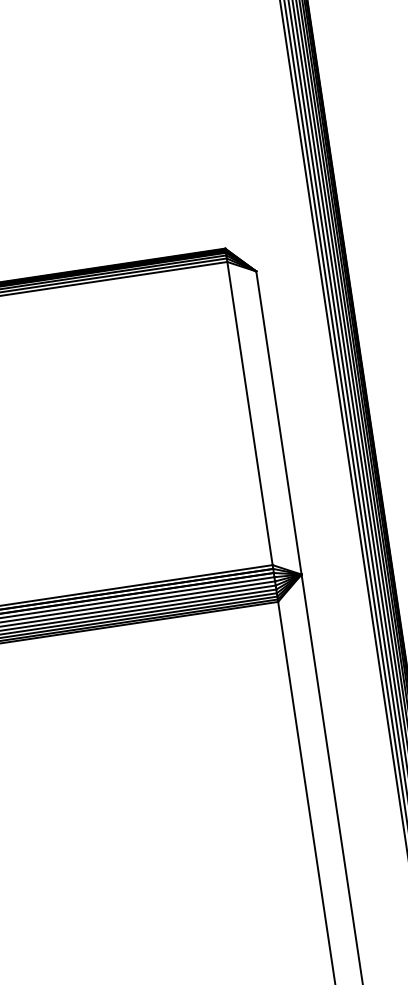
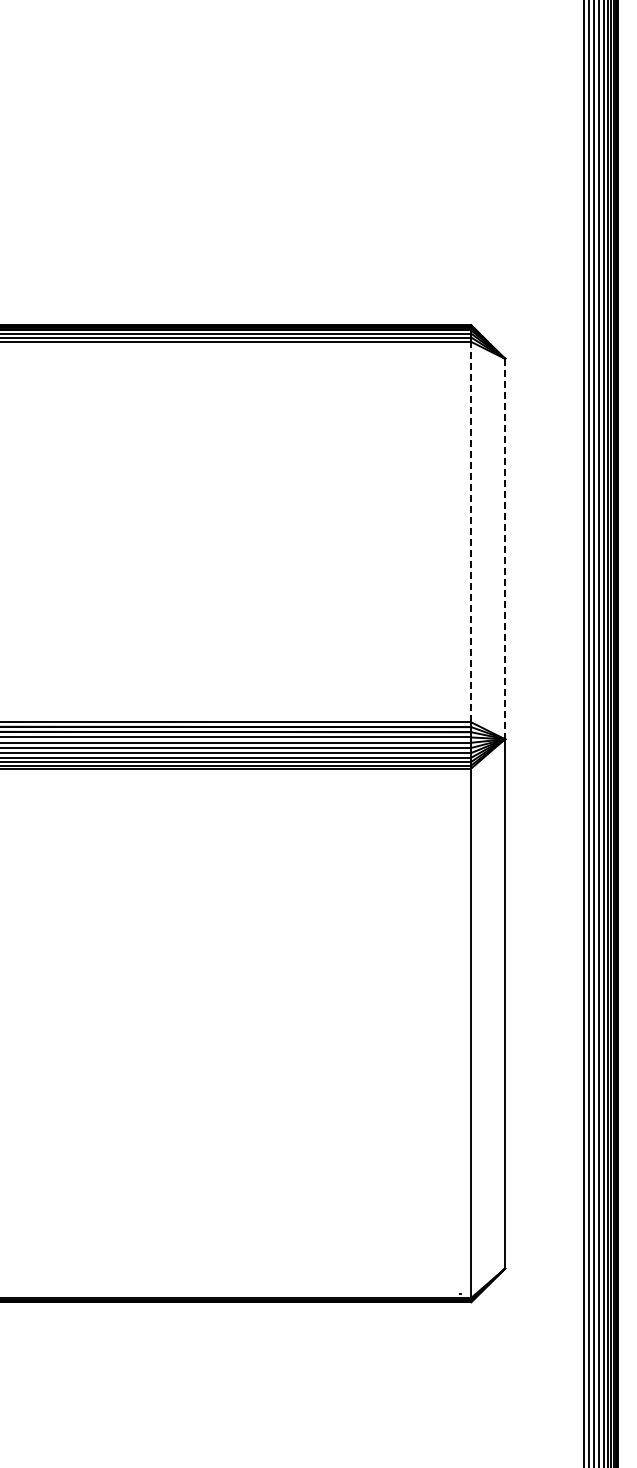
line: (250, 413) -> (471, 531), solid -> dashed
line: (279, 423) -> (505, 549), solid -> dashed

